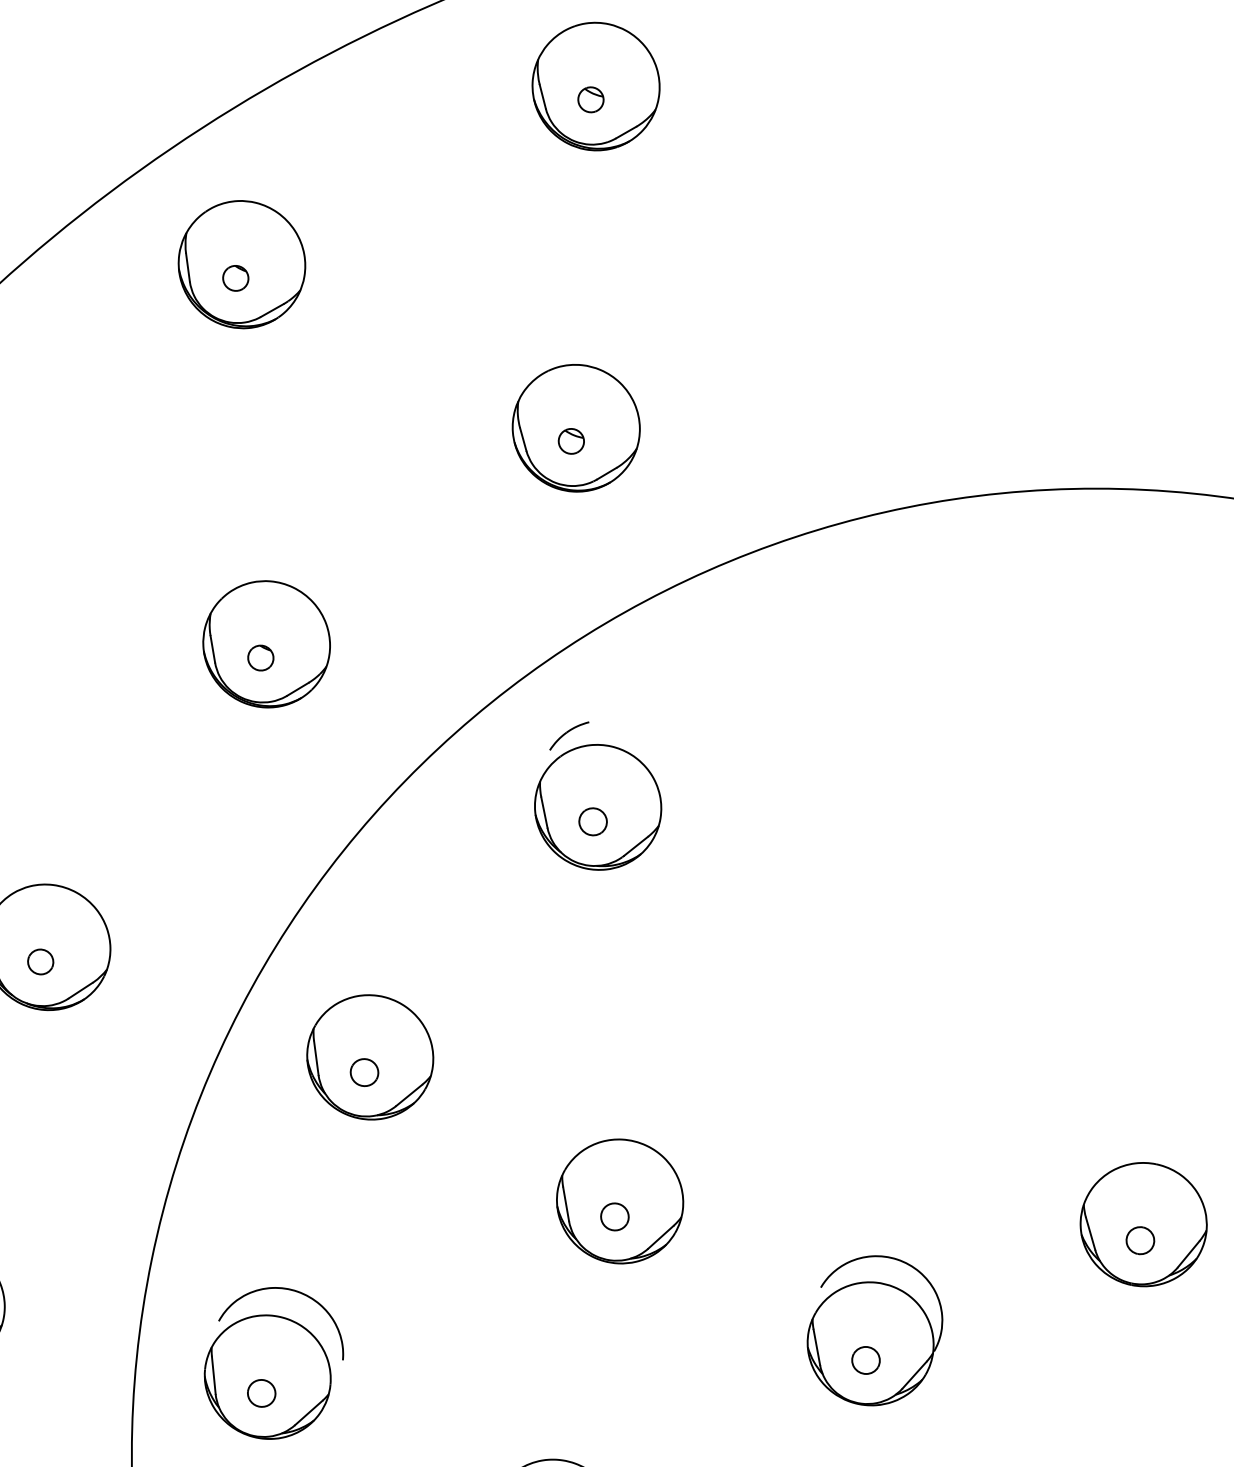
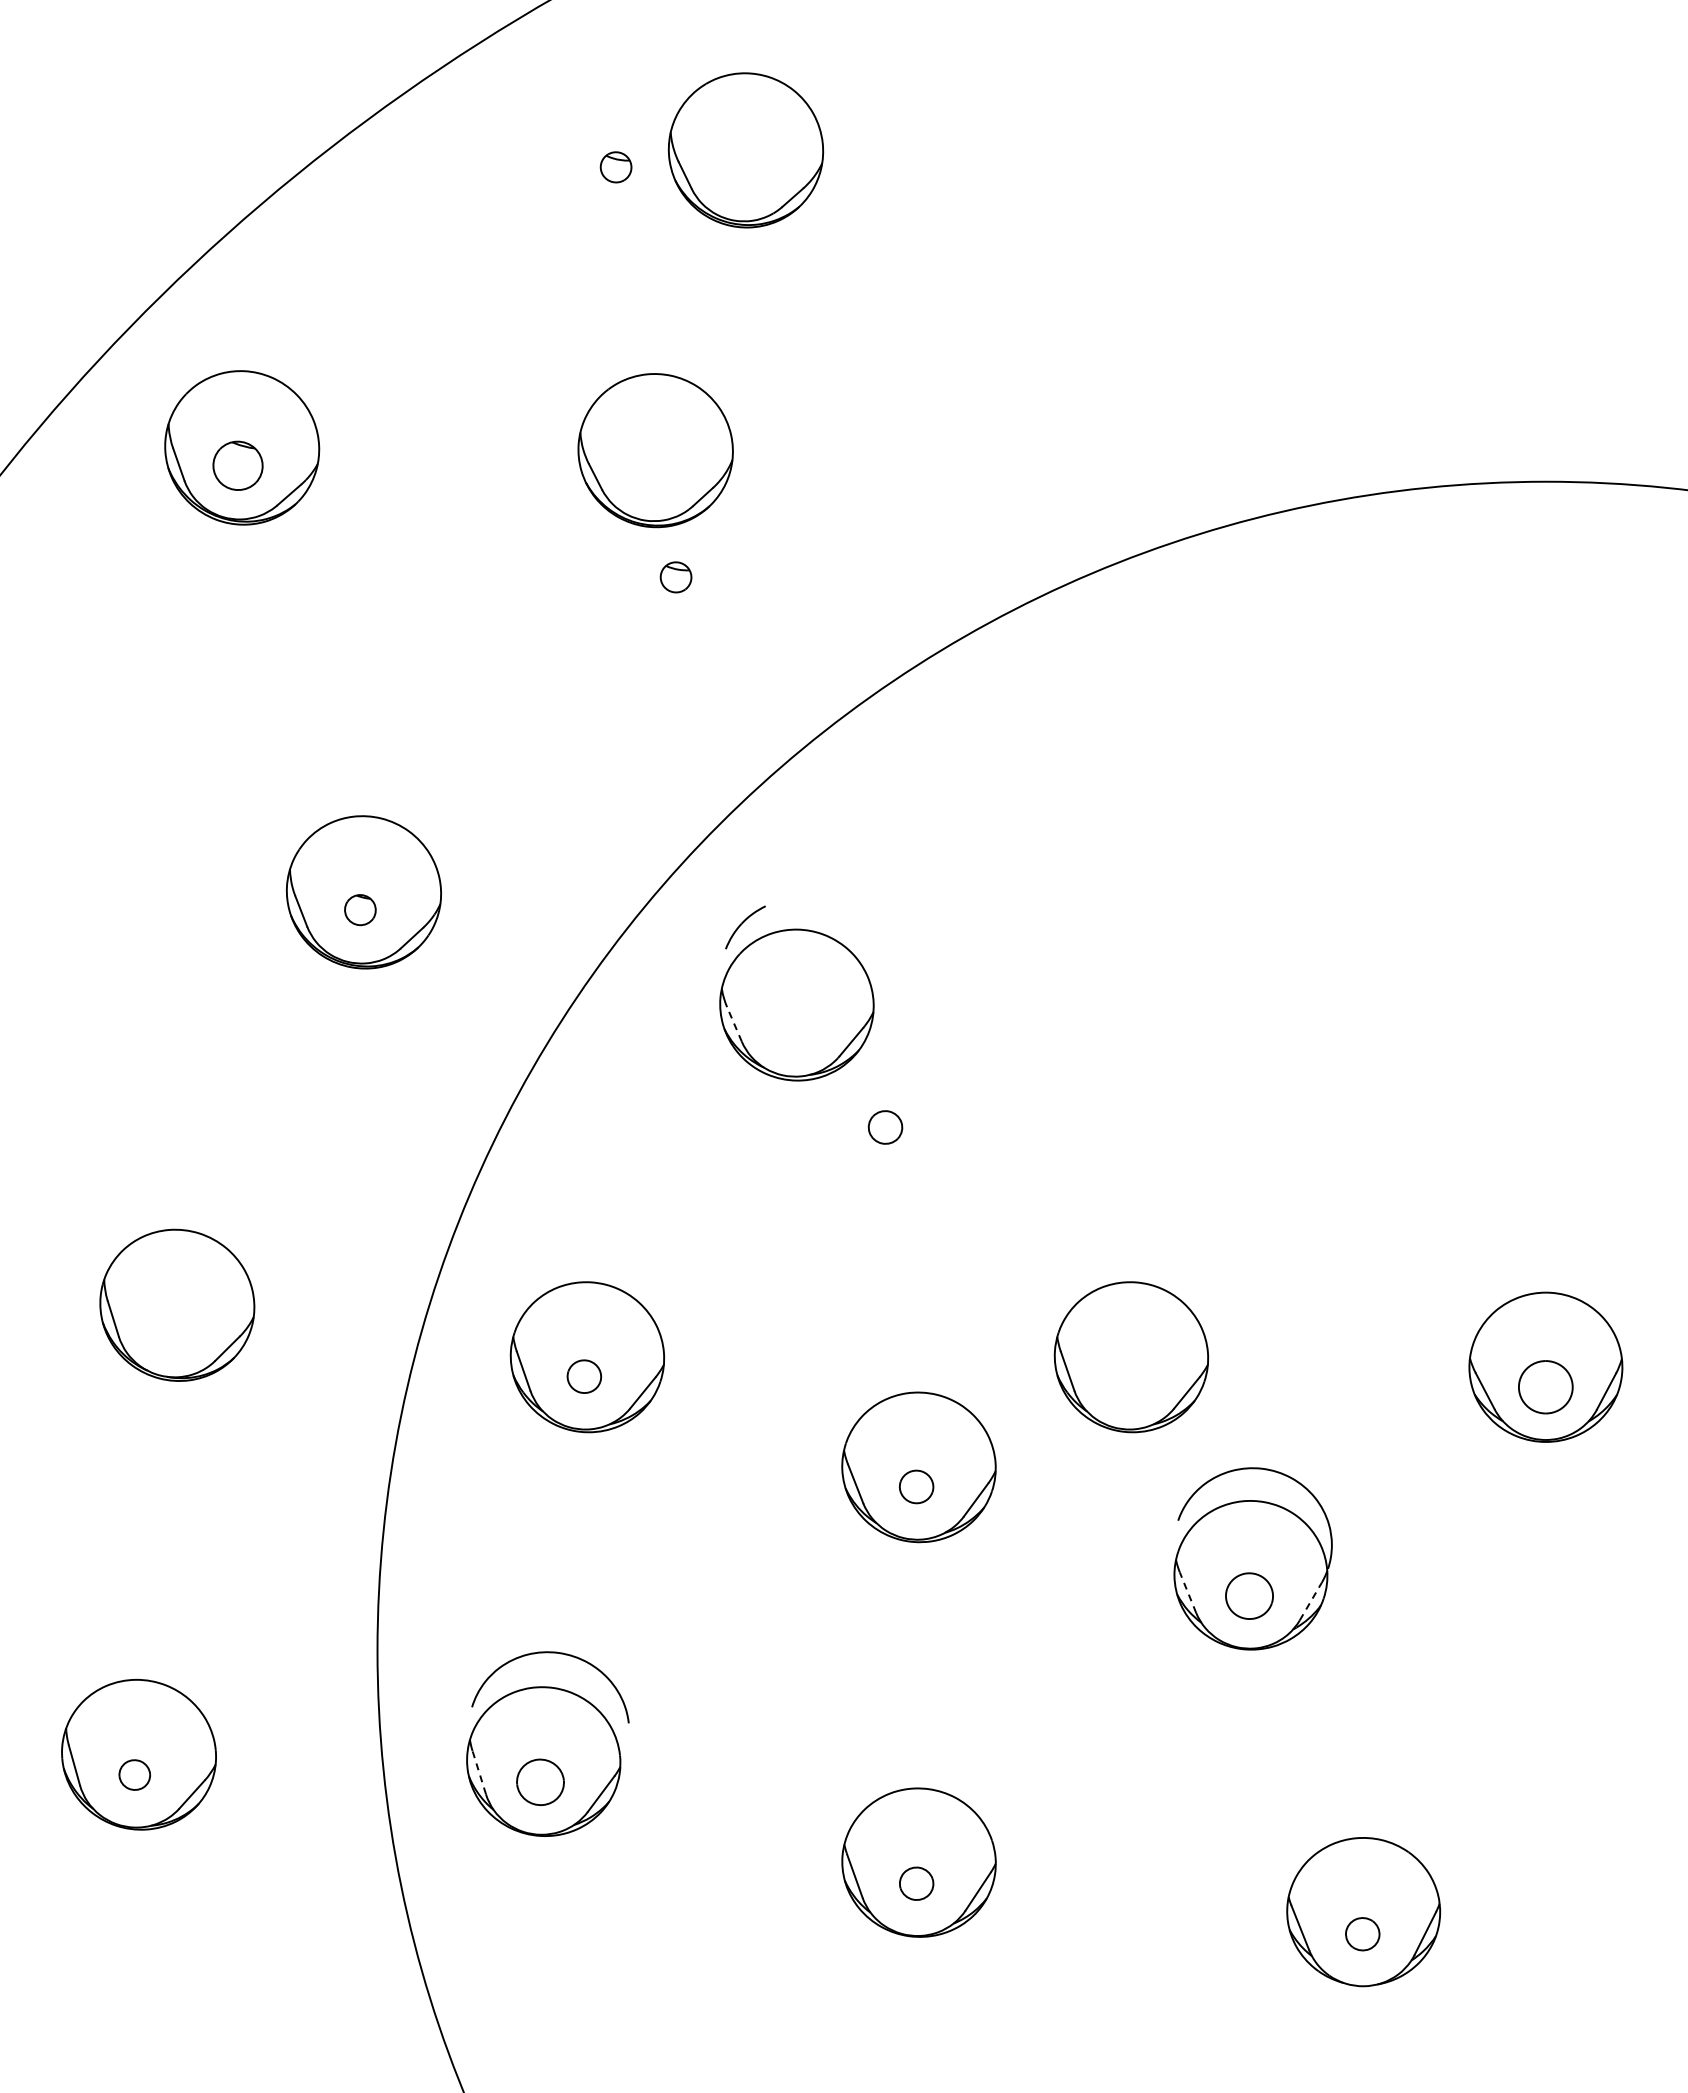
part: (595, 86) -> (745, 150), moved
part: (236, 278) -> (238, 465), size x1.6
part: (576, 428) -> (655, 450), moved
line: (544, 812) -> (734, 1024), solid -> dashed
part: (593, 821) -> (885, 1127), moved
part: (40, 962) -> (173, 1324), removed
part: (810, 1147) -> (1131, 1357), added
part: (1140, 1240) -> (1545, 1386), size x1.6
line: (817, 1347) -> (1188, 1592), solid -> dashed
part: (866, 1359) -> (1249, 1595), size x1.4
line: (914, 1374) -> (1310, 1601), solid -> dashed
line: (214, 1375) -> (479, 1772), solid -> dashed
part: (261, 1393) -> (540, 1782), size x1.4

